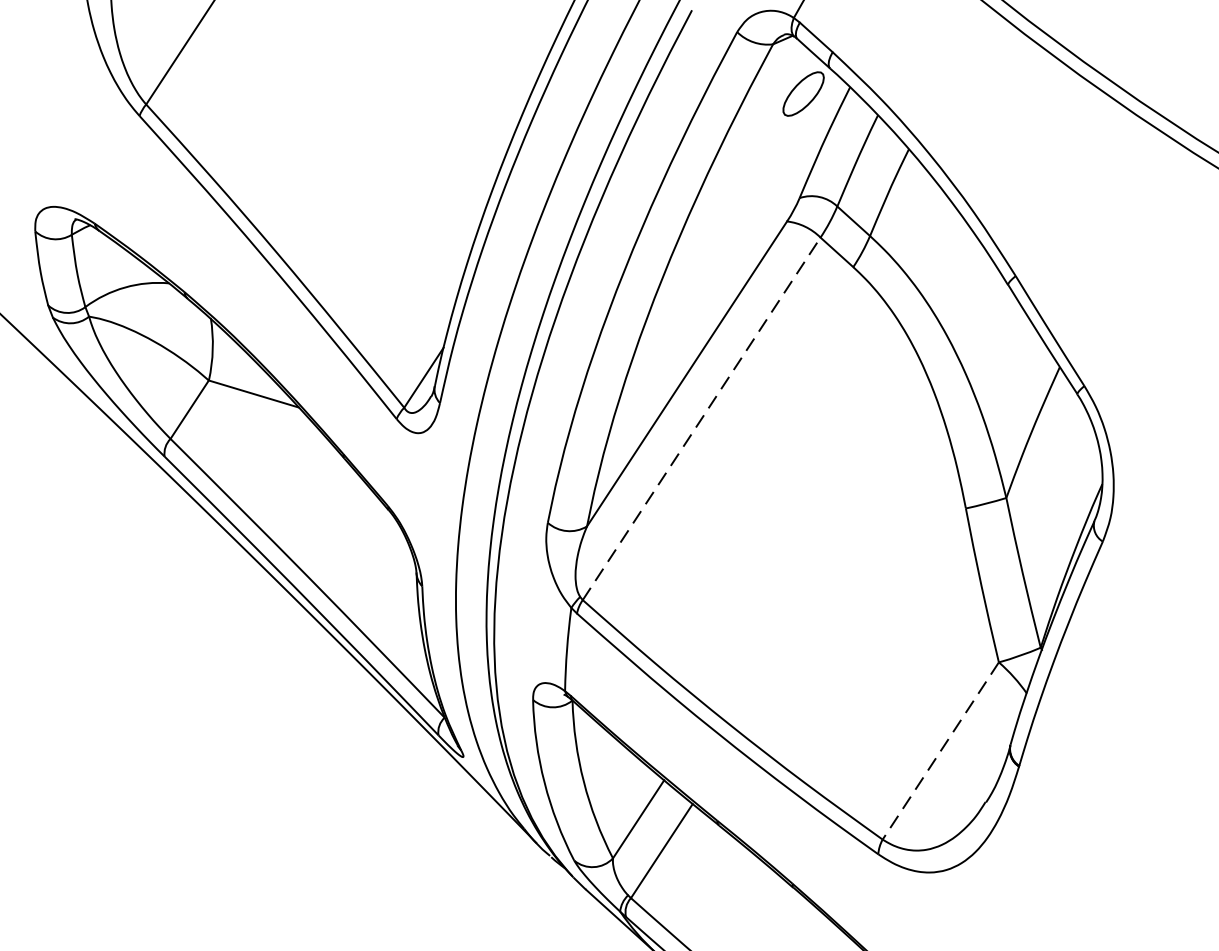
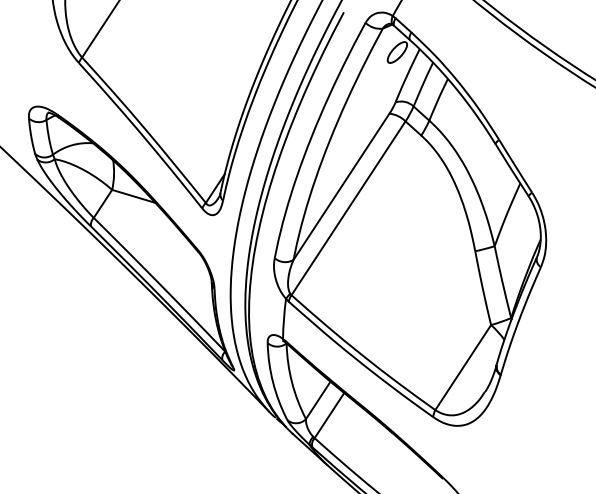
line: (701, 419) -> (348, 208), dashed -> solid
line: (941, 750) -> (463, 367), dashed -> solid

